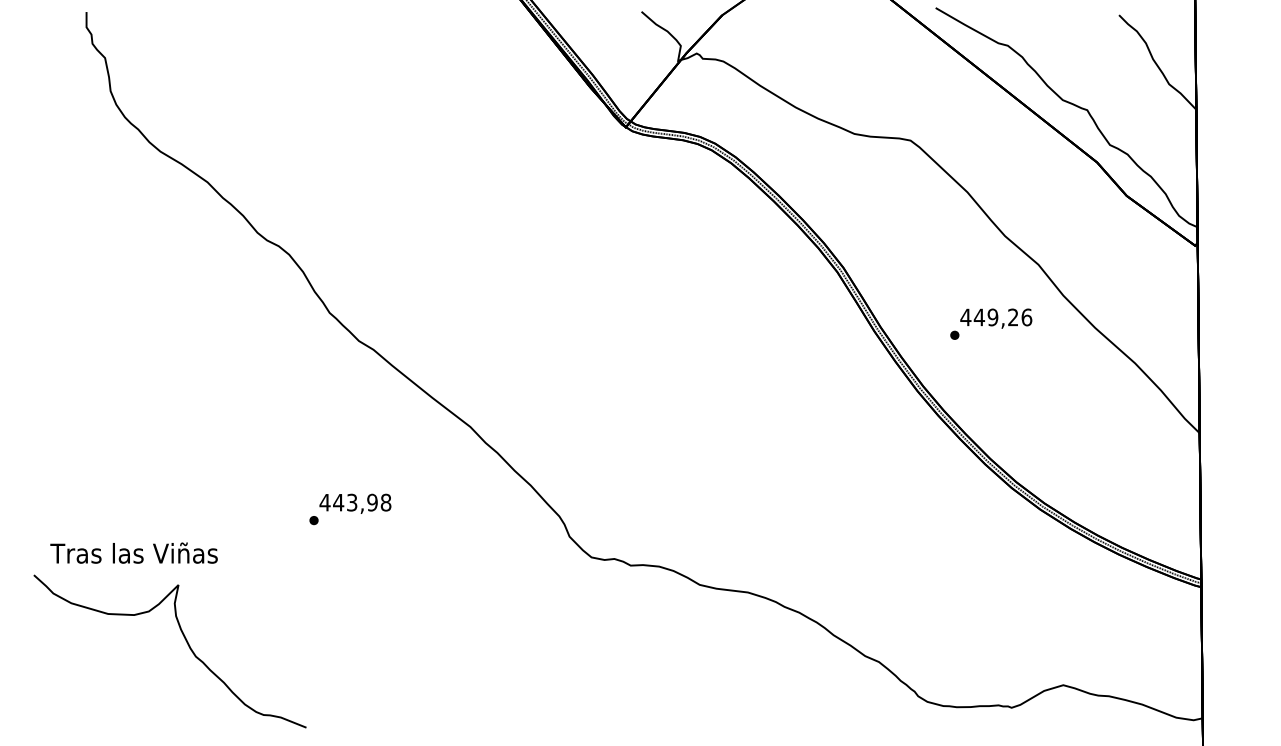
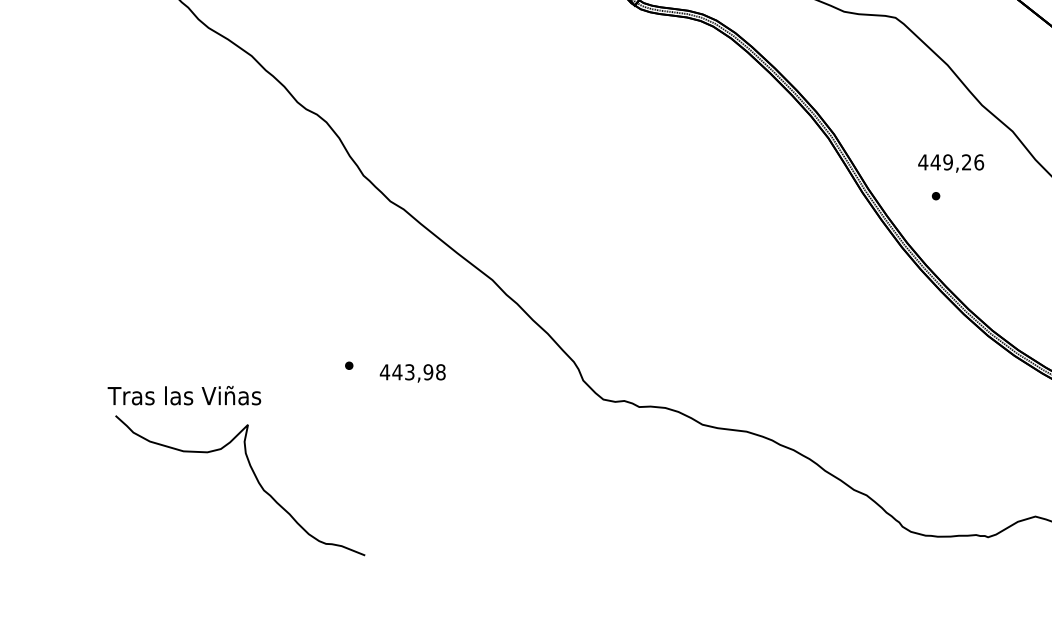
text: (996, 318) -> (951, 163), moved
text: (355, 503) -> (412, 373), moved
part: (186, 642) -> (255, 477), moved

